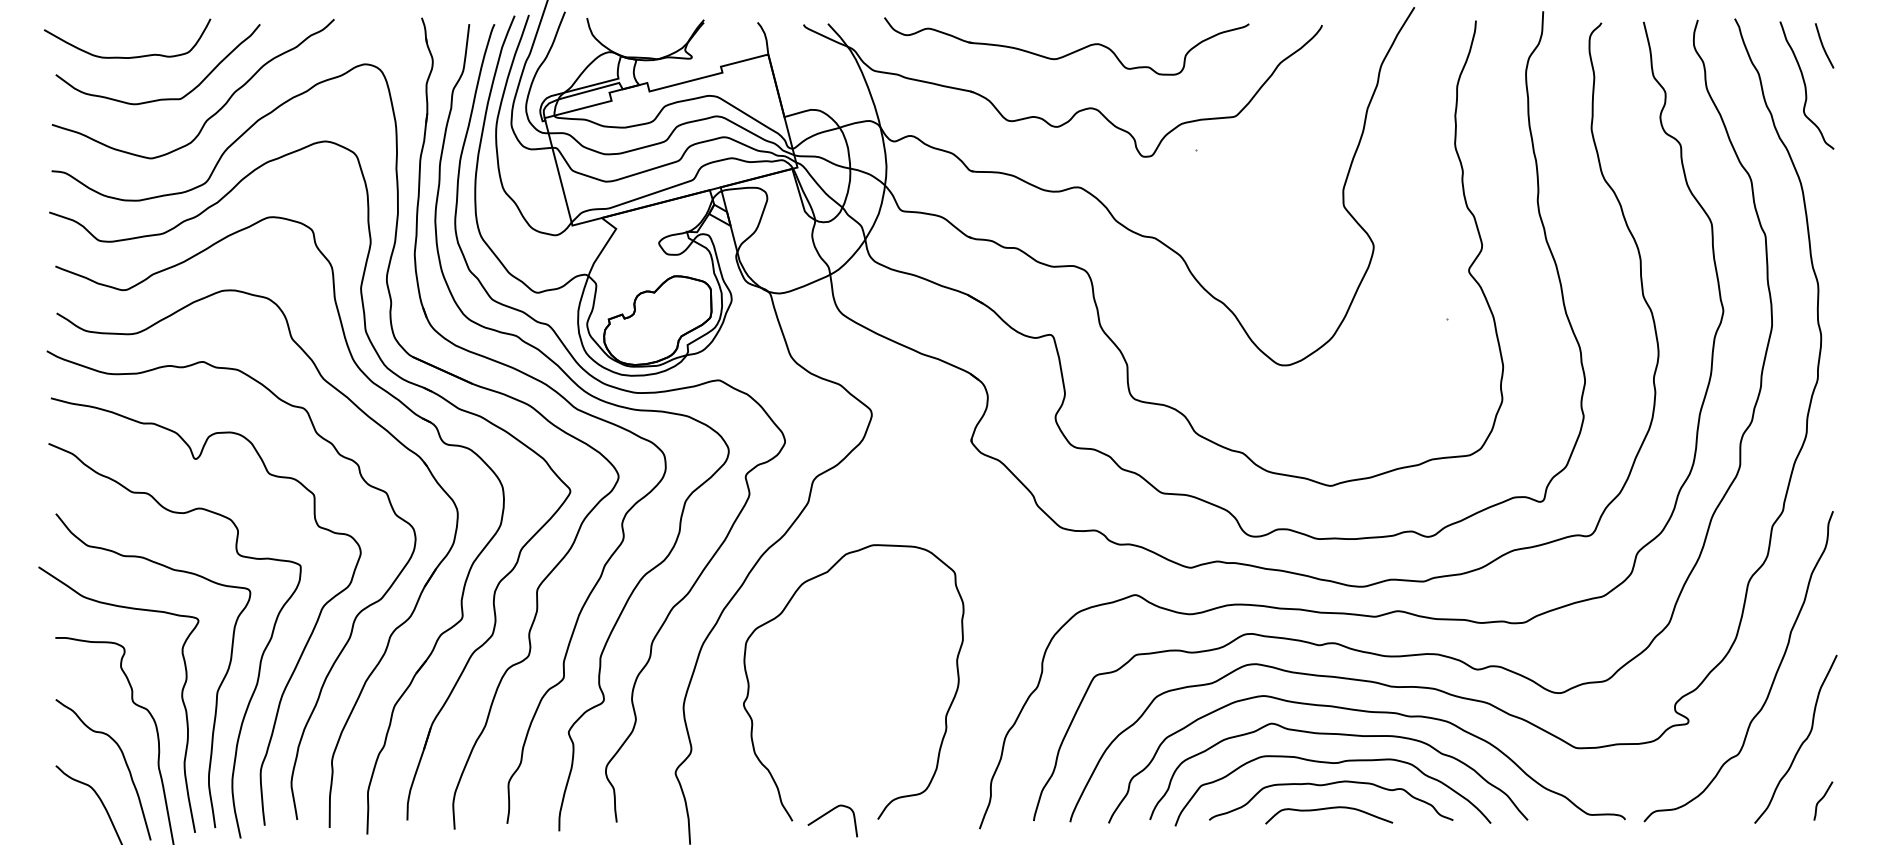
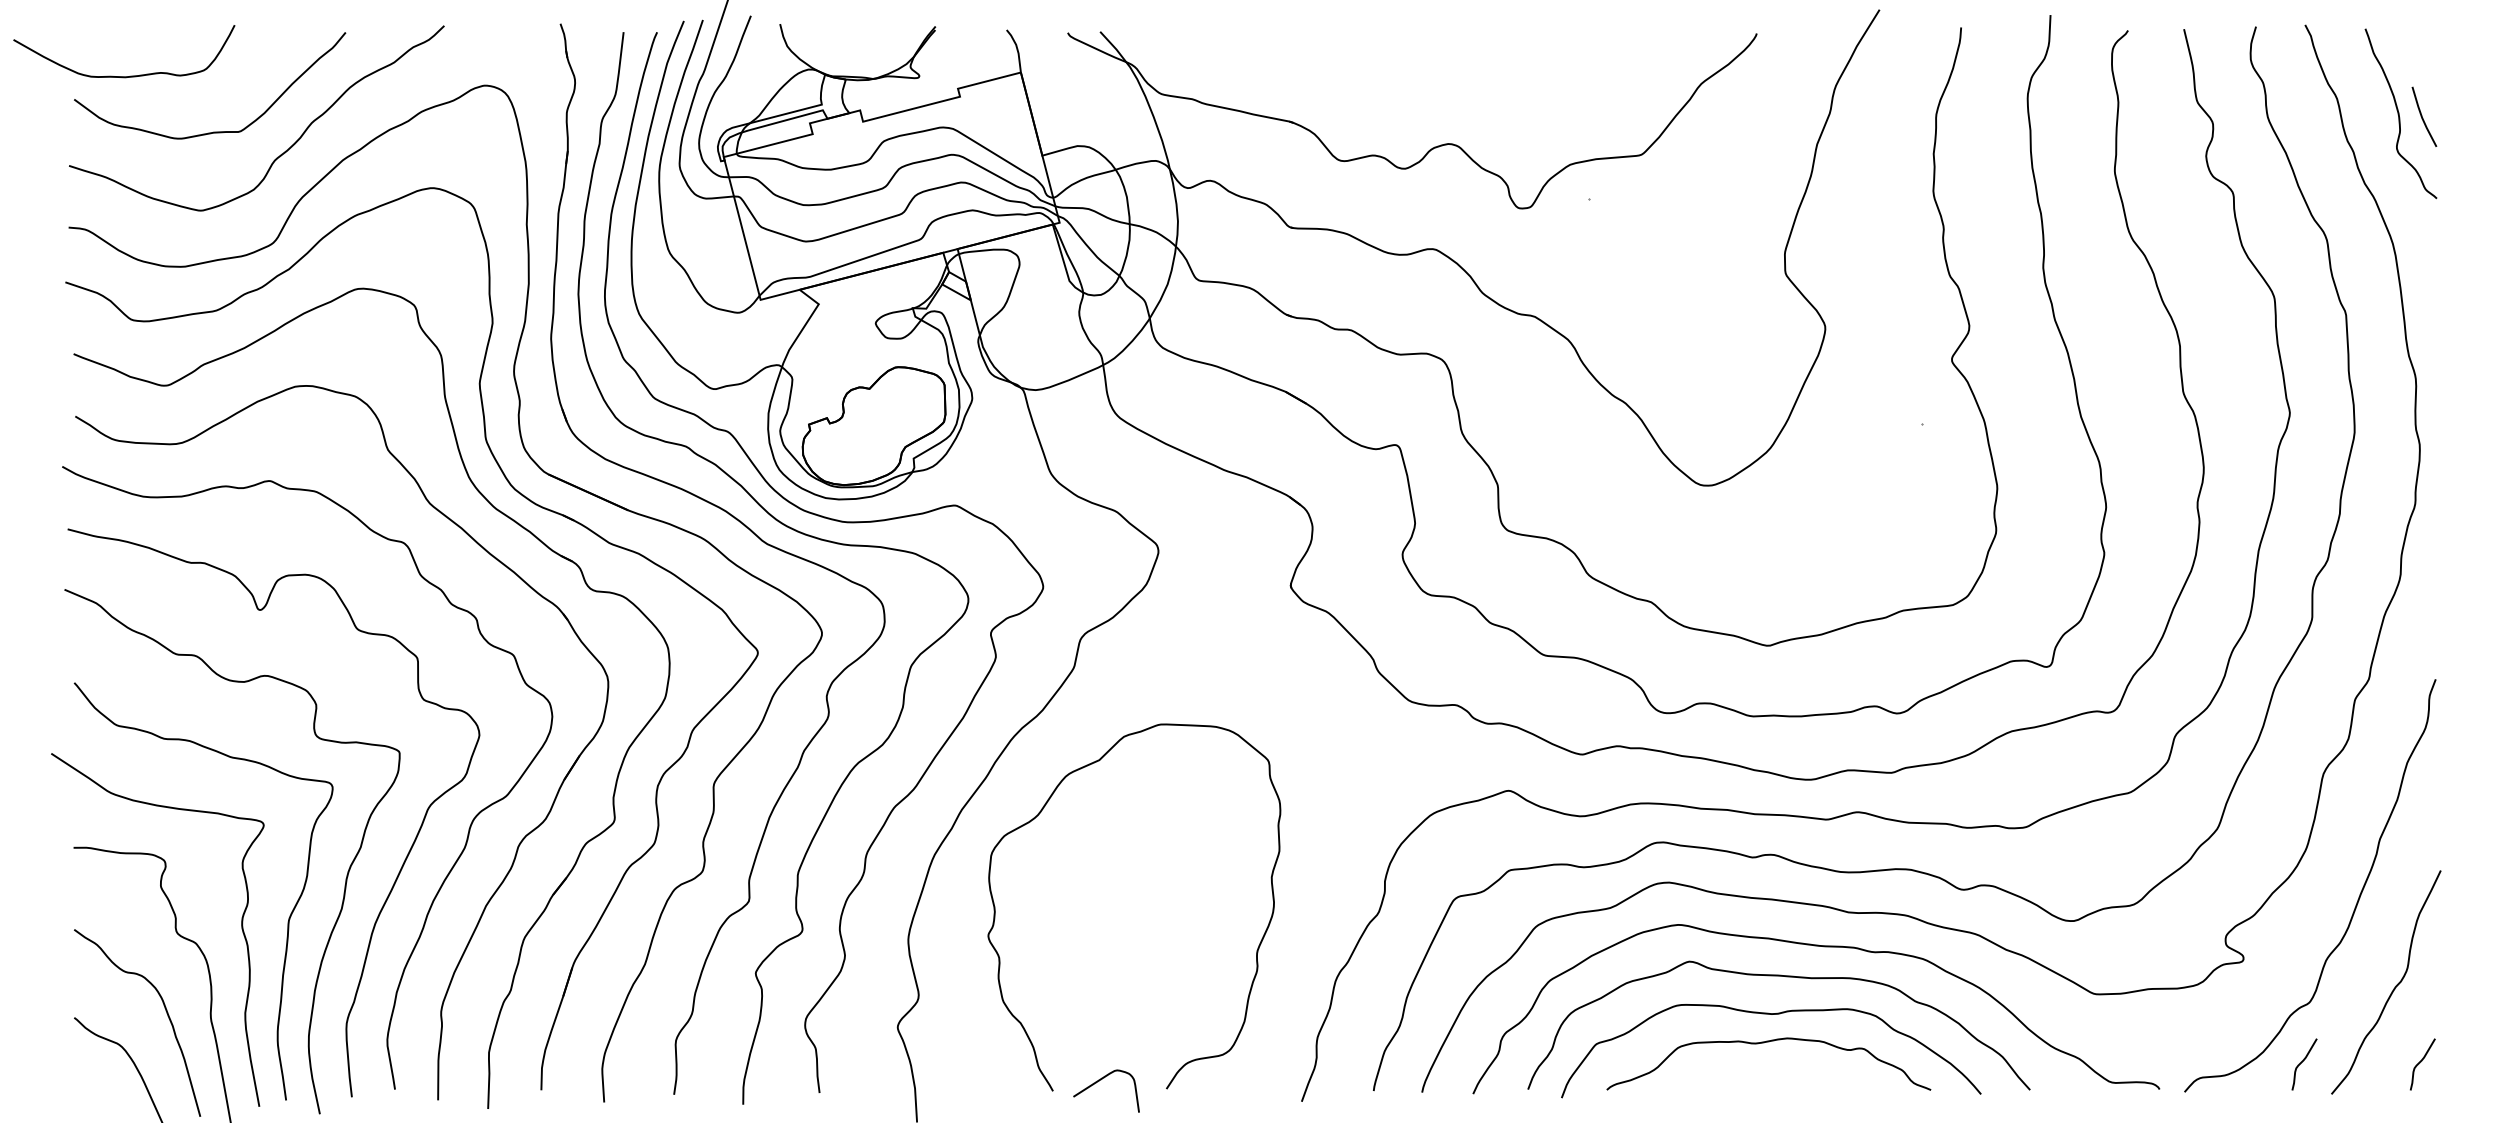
line: (1823, 45) -> (2422, 116), moved
part: (1070, 52) -> (1422, 69), removed
curve: (131, 56) -> (129, 75), moved
curve: (1733, 799) -> (2303, 1062), added
curve: (1329, 809) -> (1766, 1075), removed

